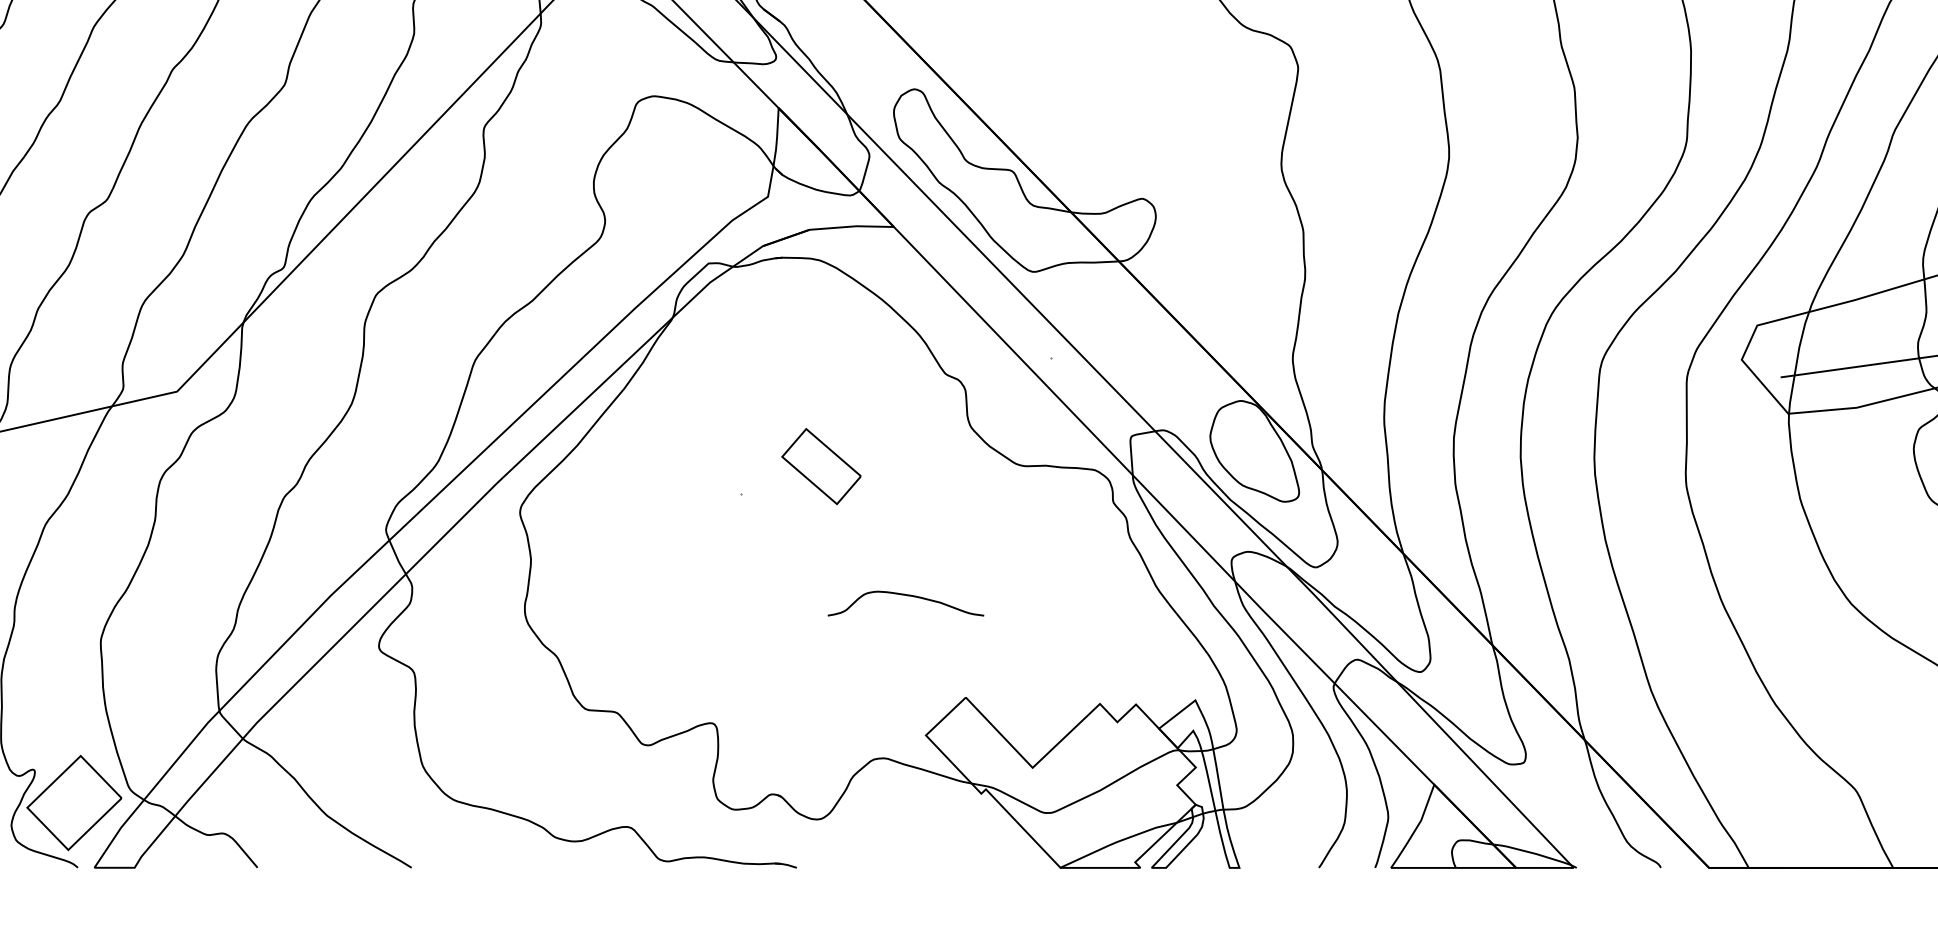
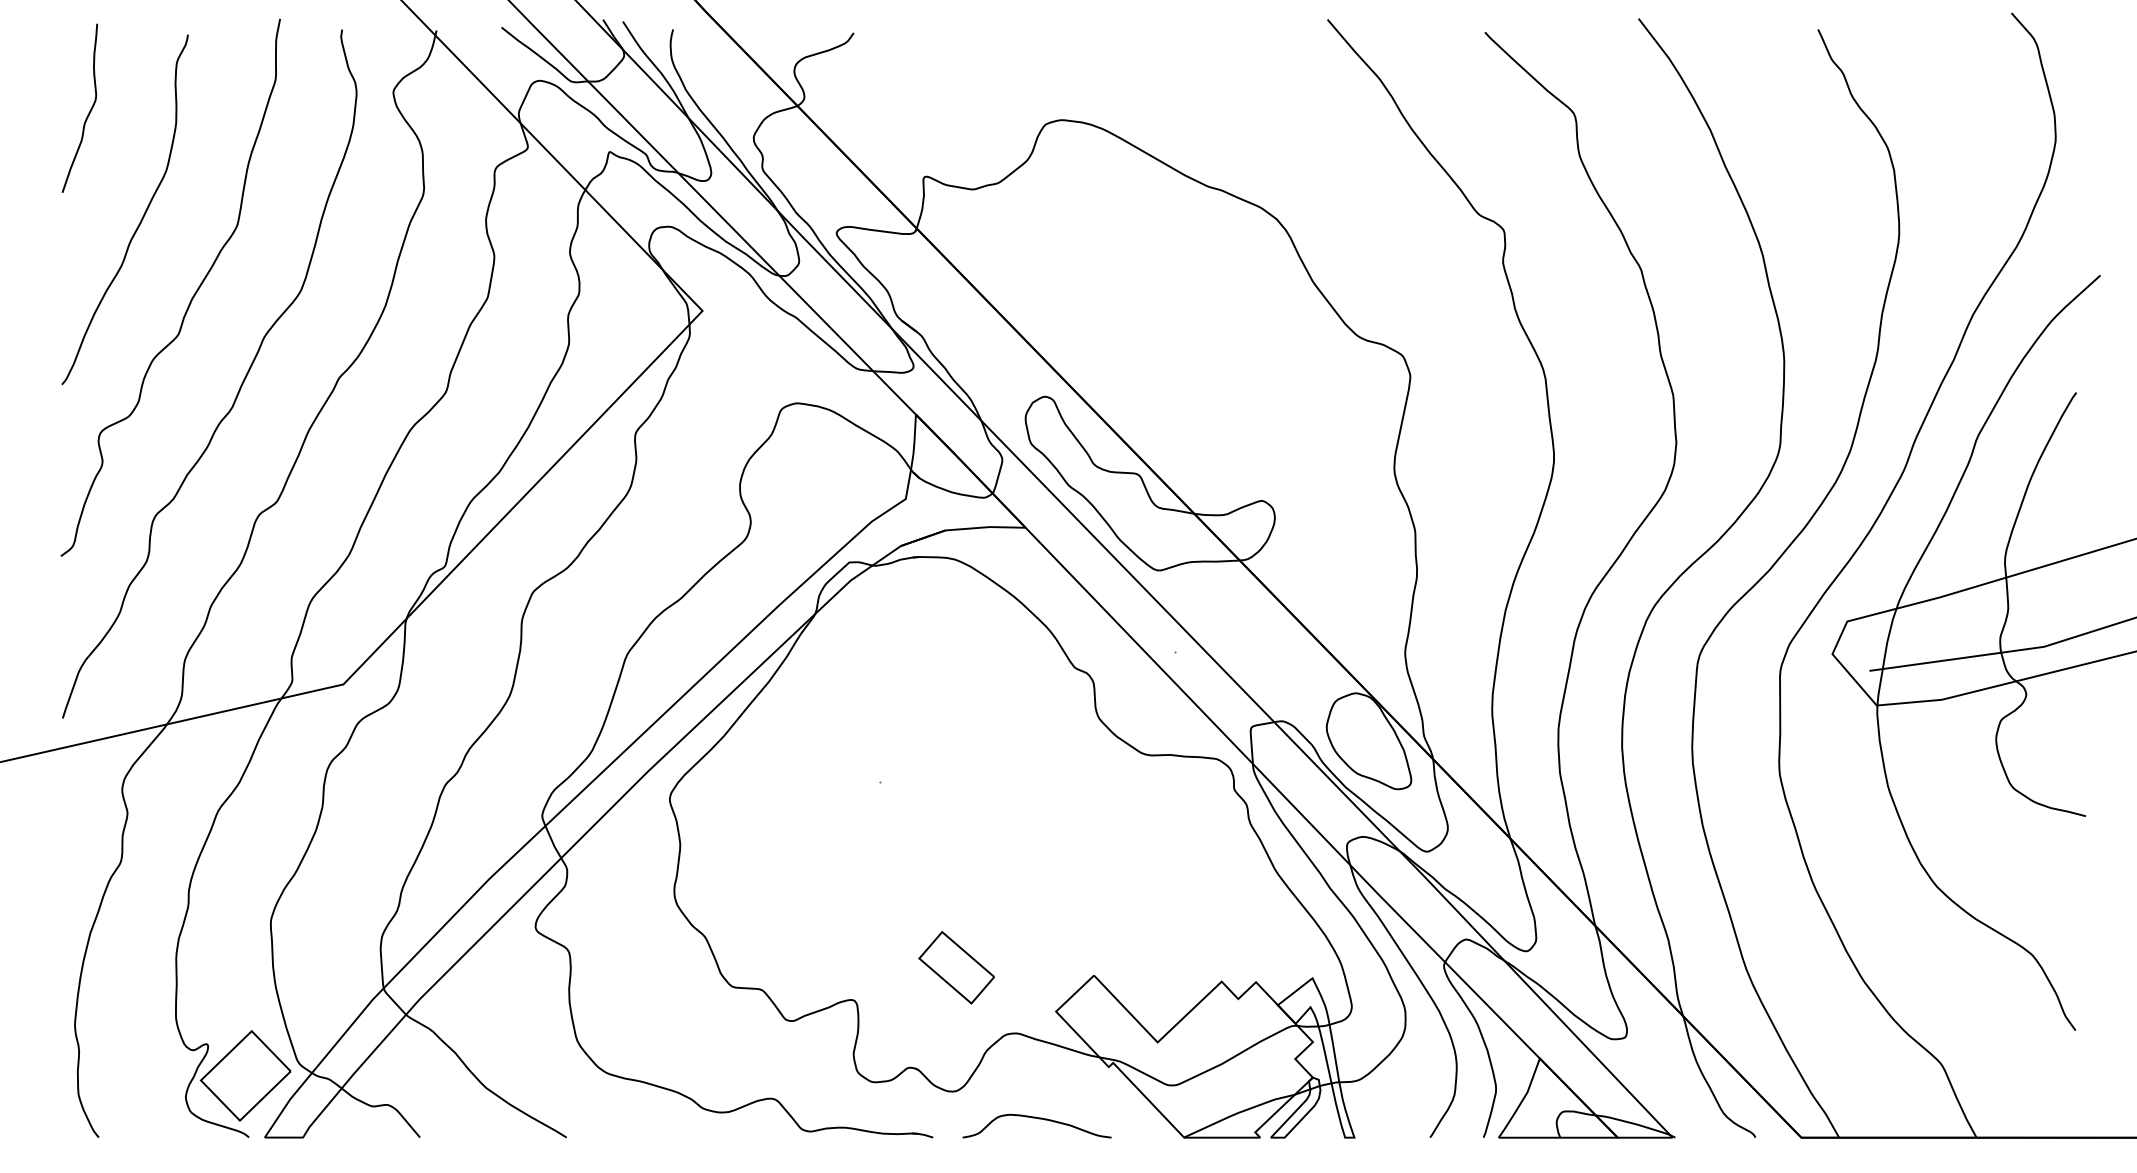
part: (821, 466) -> (956, 967), moved
curve: (907, 596) -> (1038, 1119), moved

